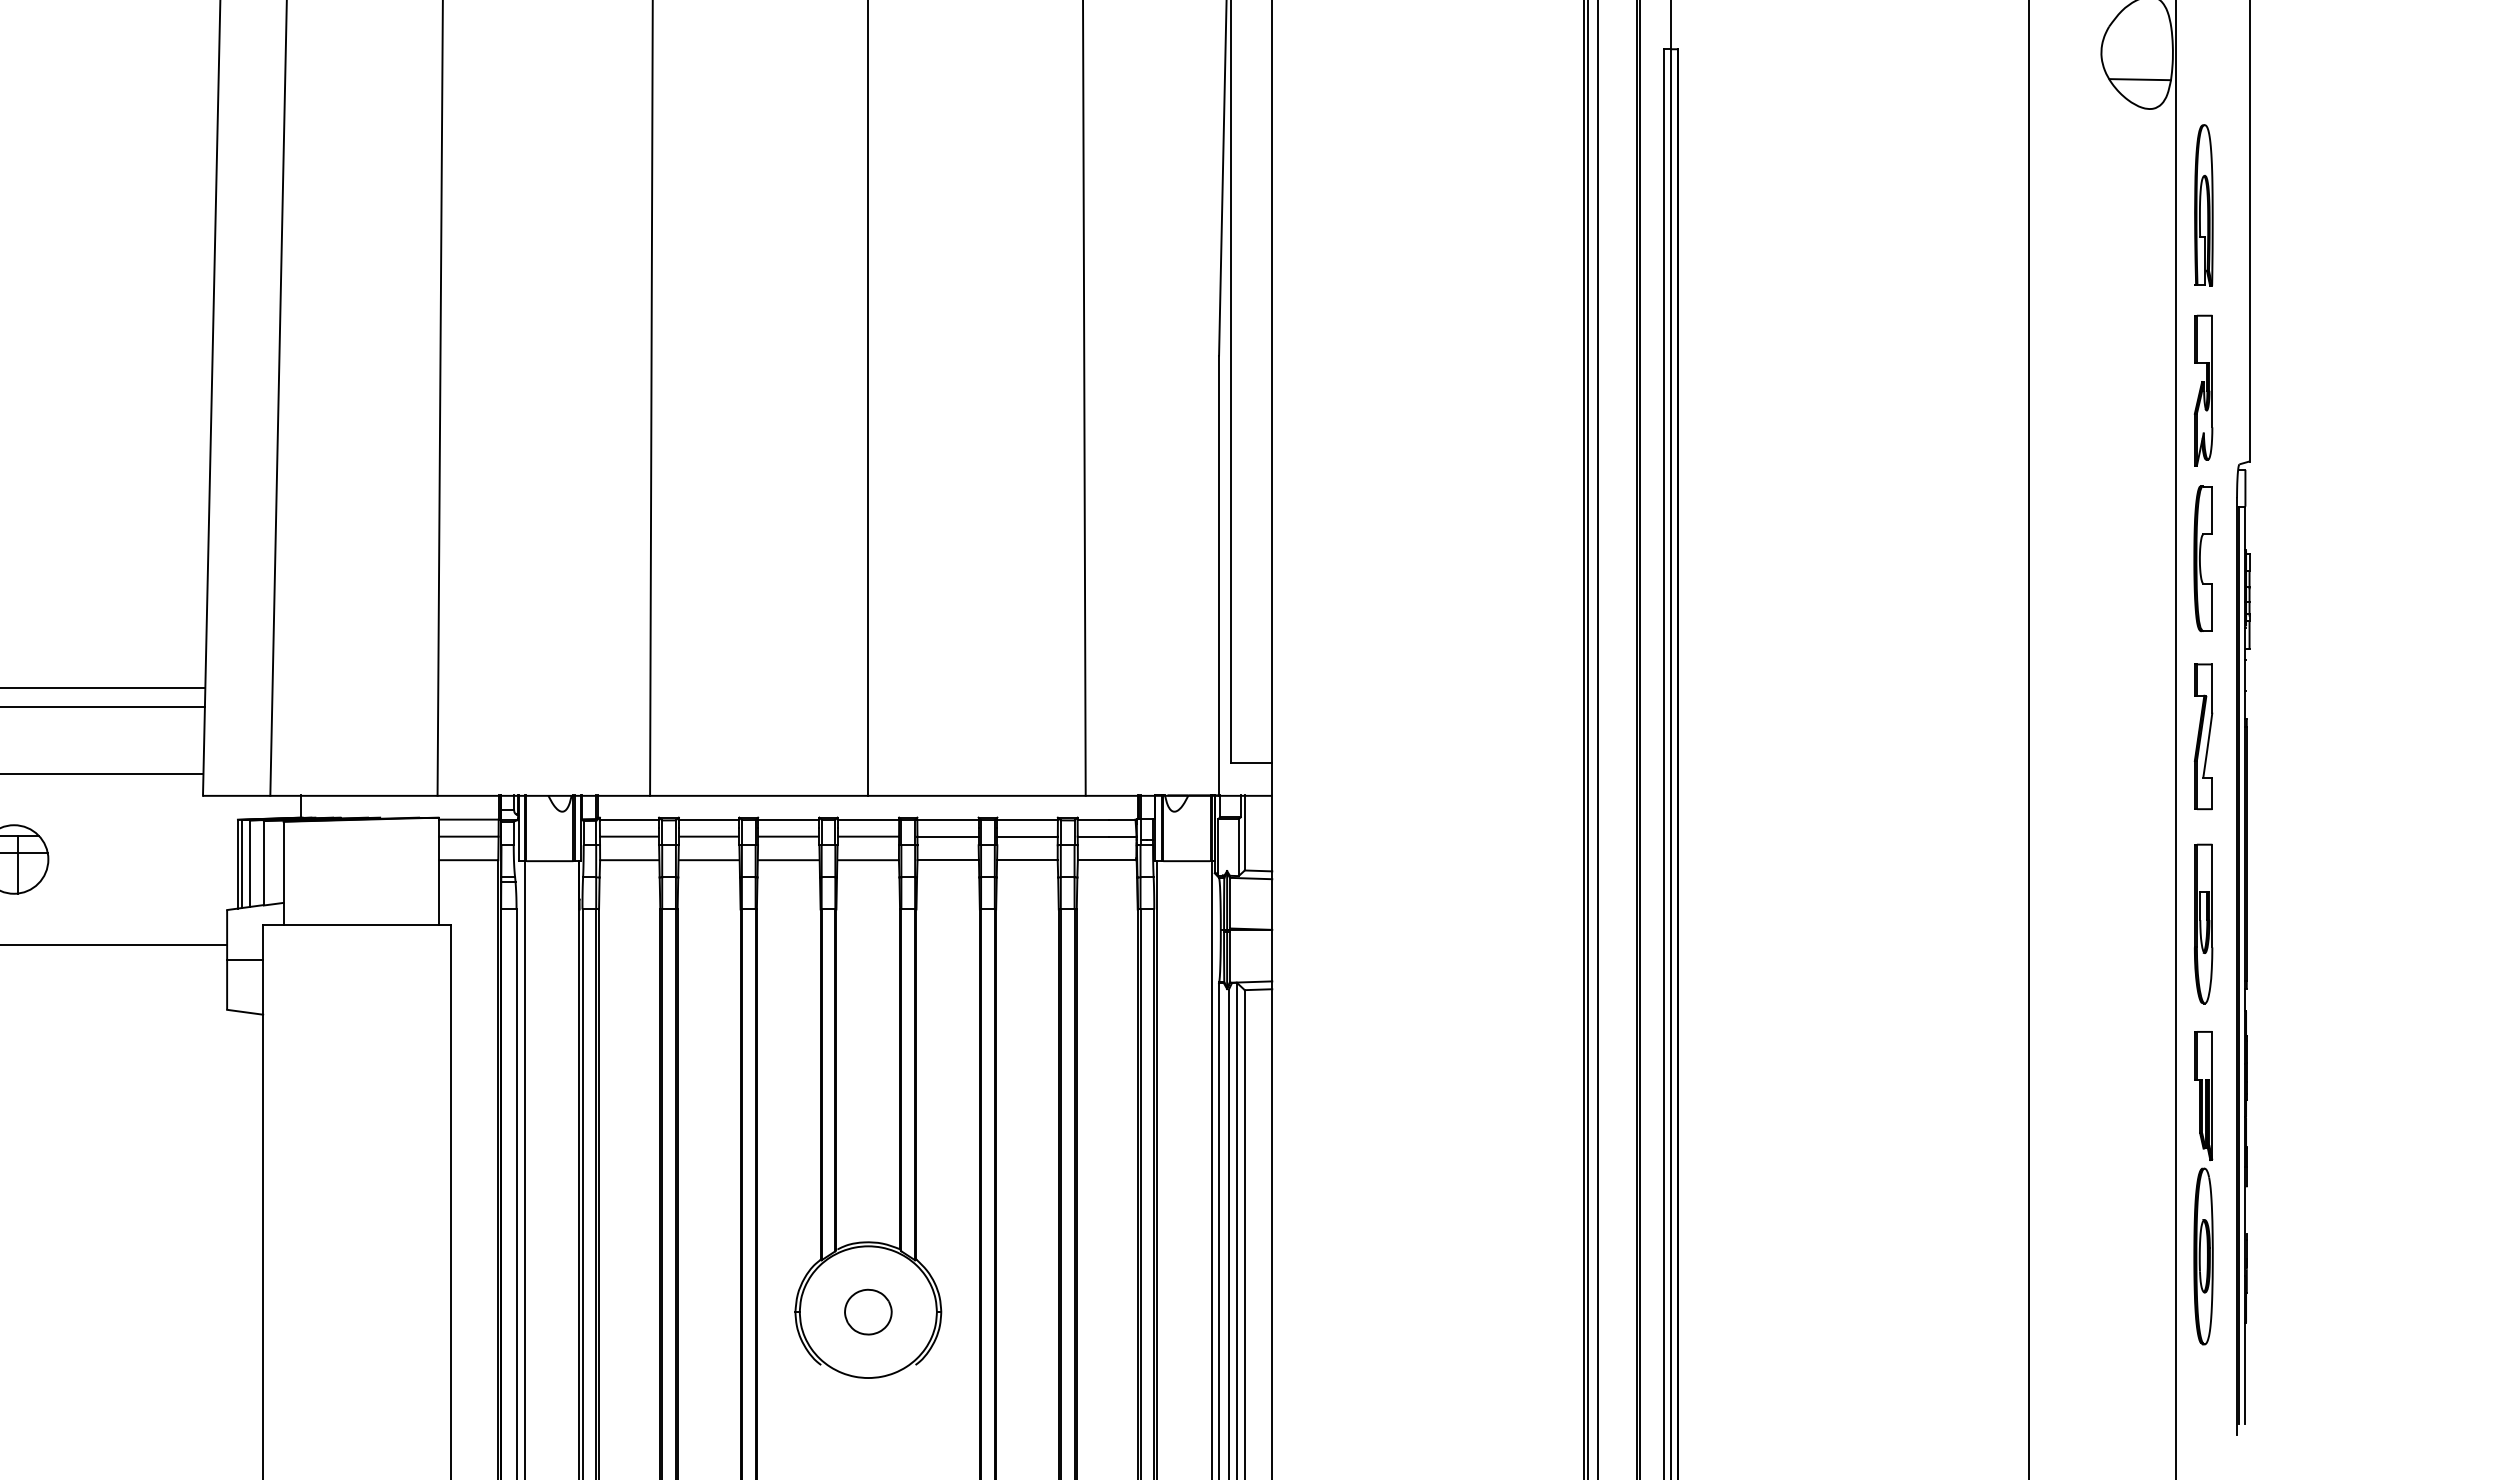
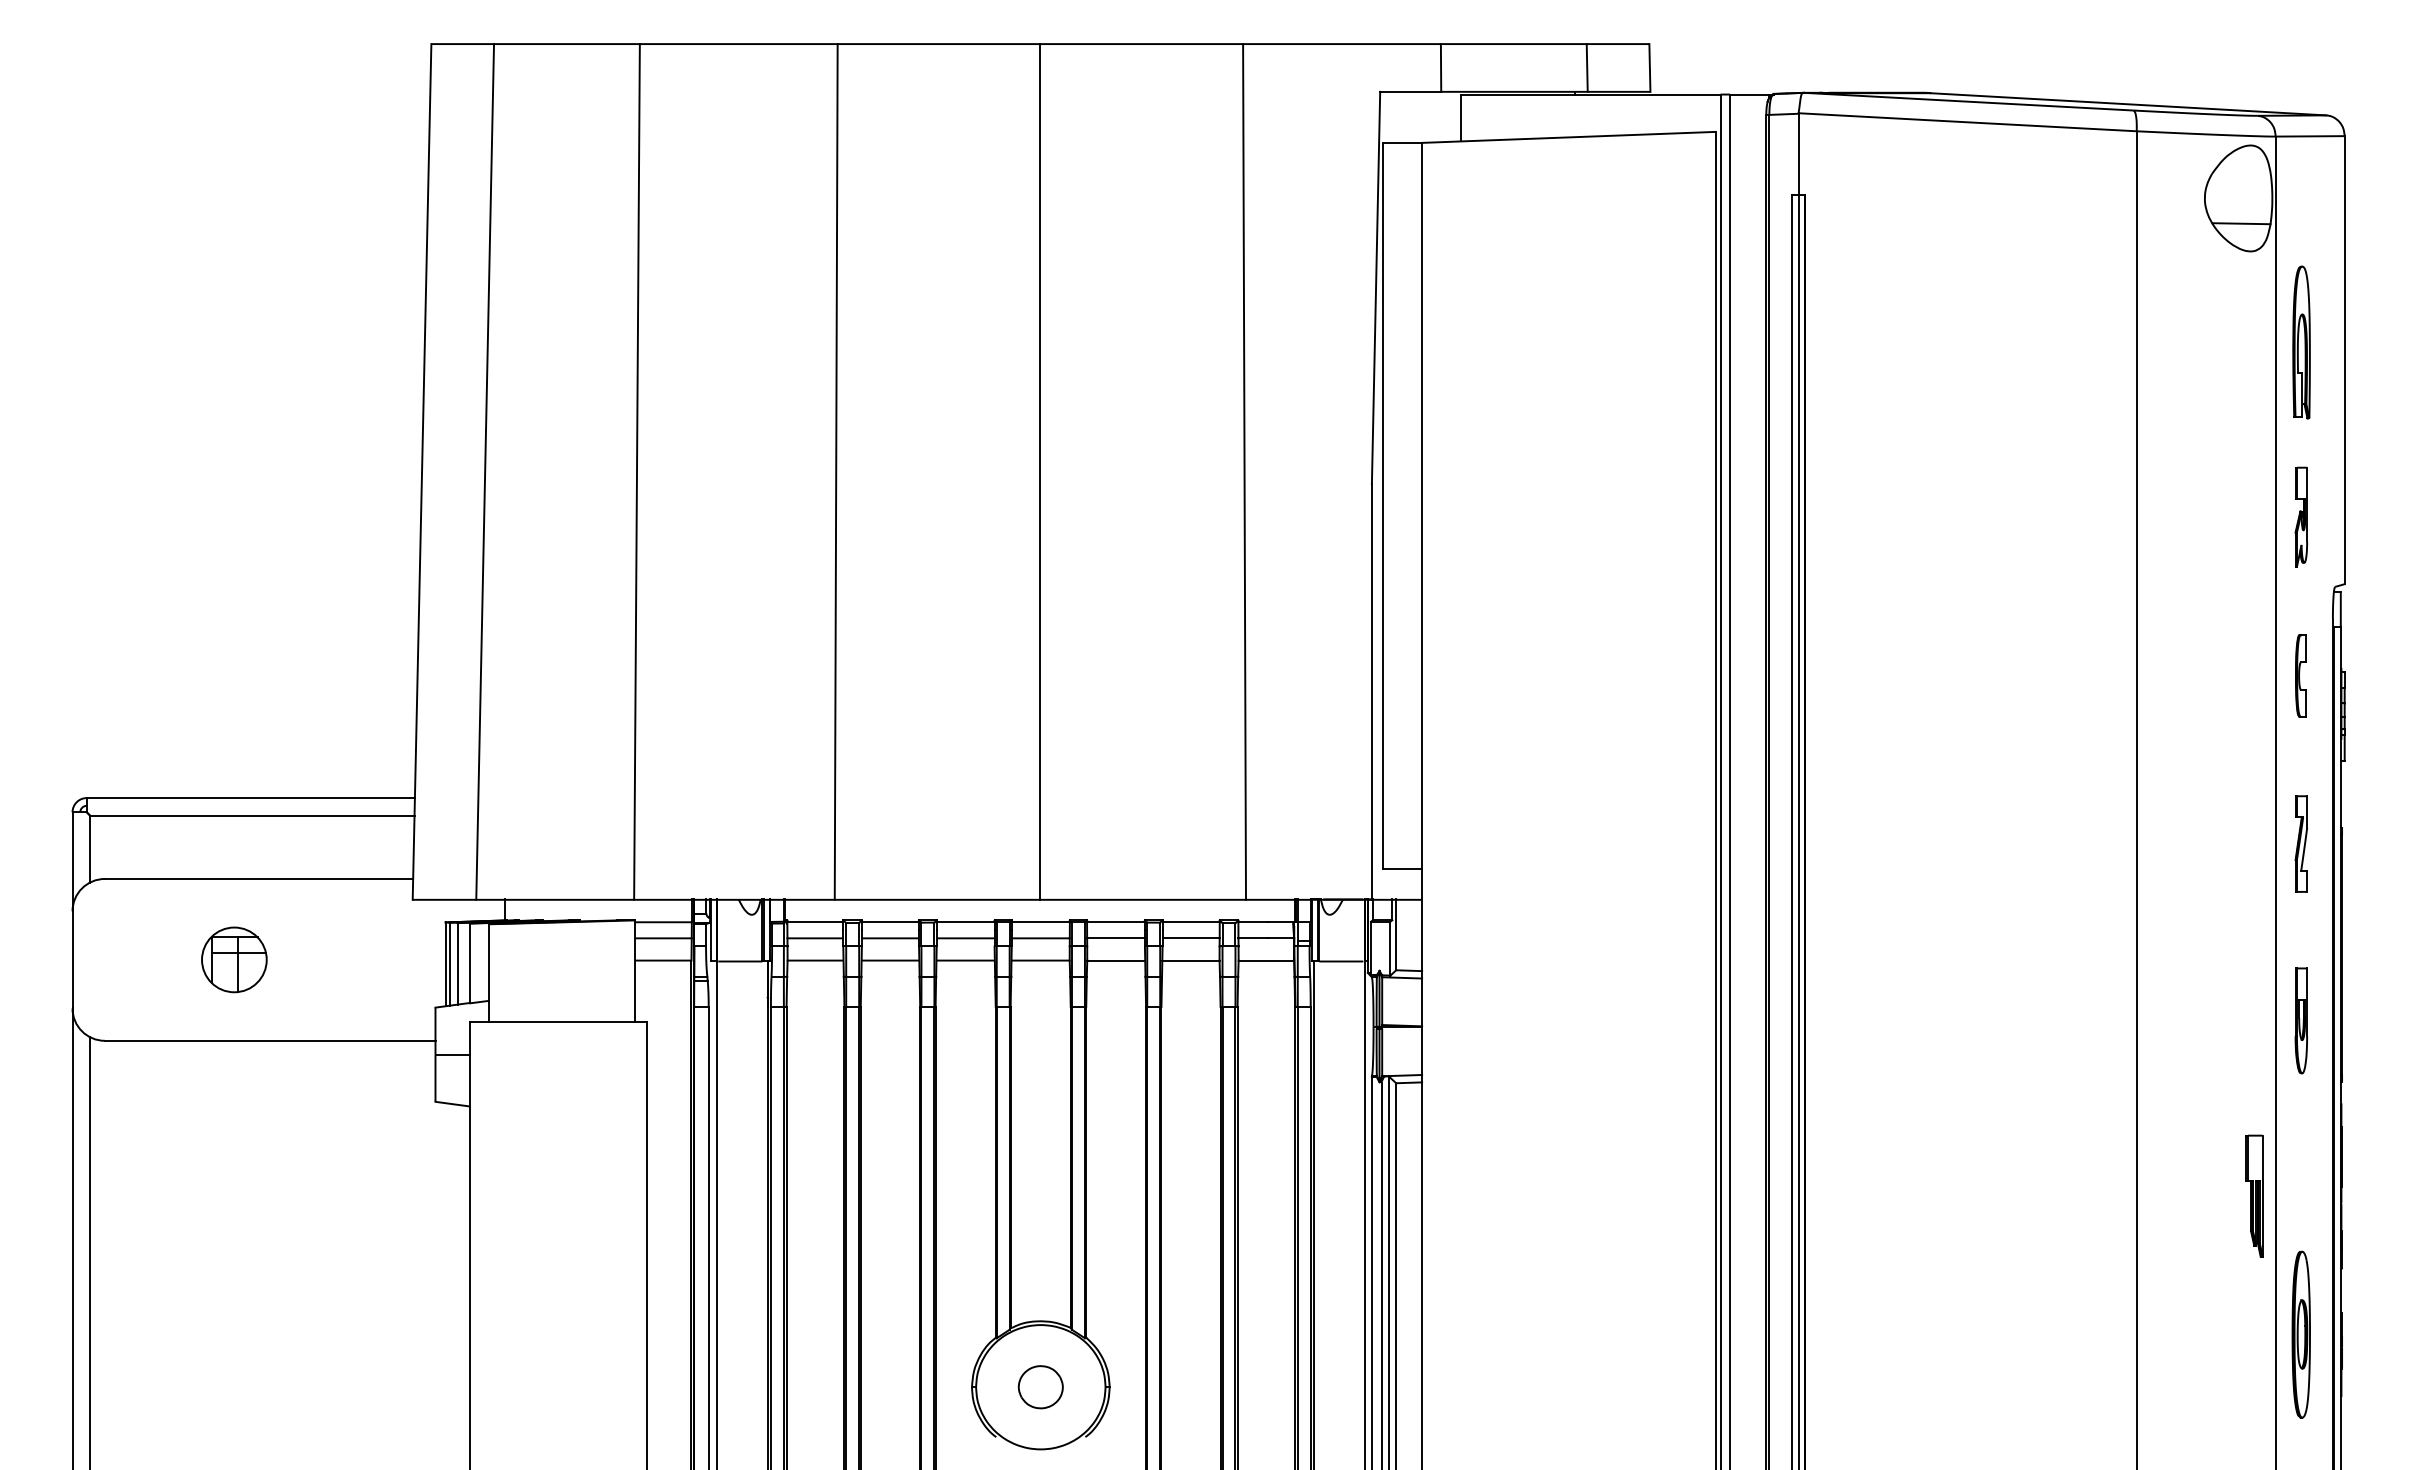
part: (2203, 389) -> (2301, 516), size x0.7
part: (2202, 558) -> (2300, 675), size x0.6
part: (2203, 736) -> (2301, 843), size x0.7
part: (2203, 923) -> (2301, 1020), size x0.7
part: (2203, 1095) -> (2254, 1195), moved

